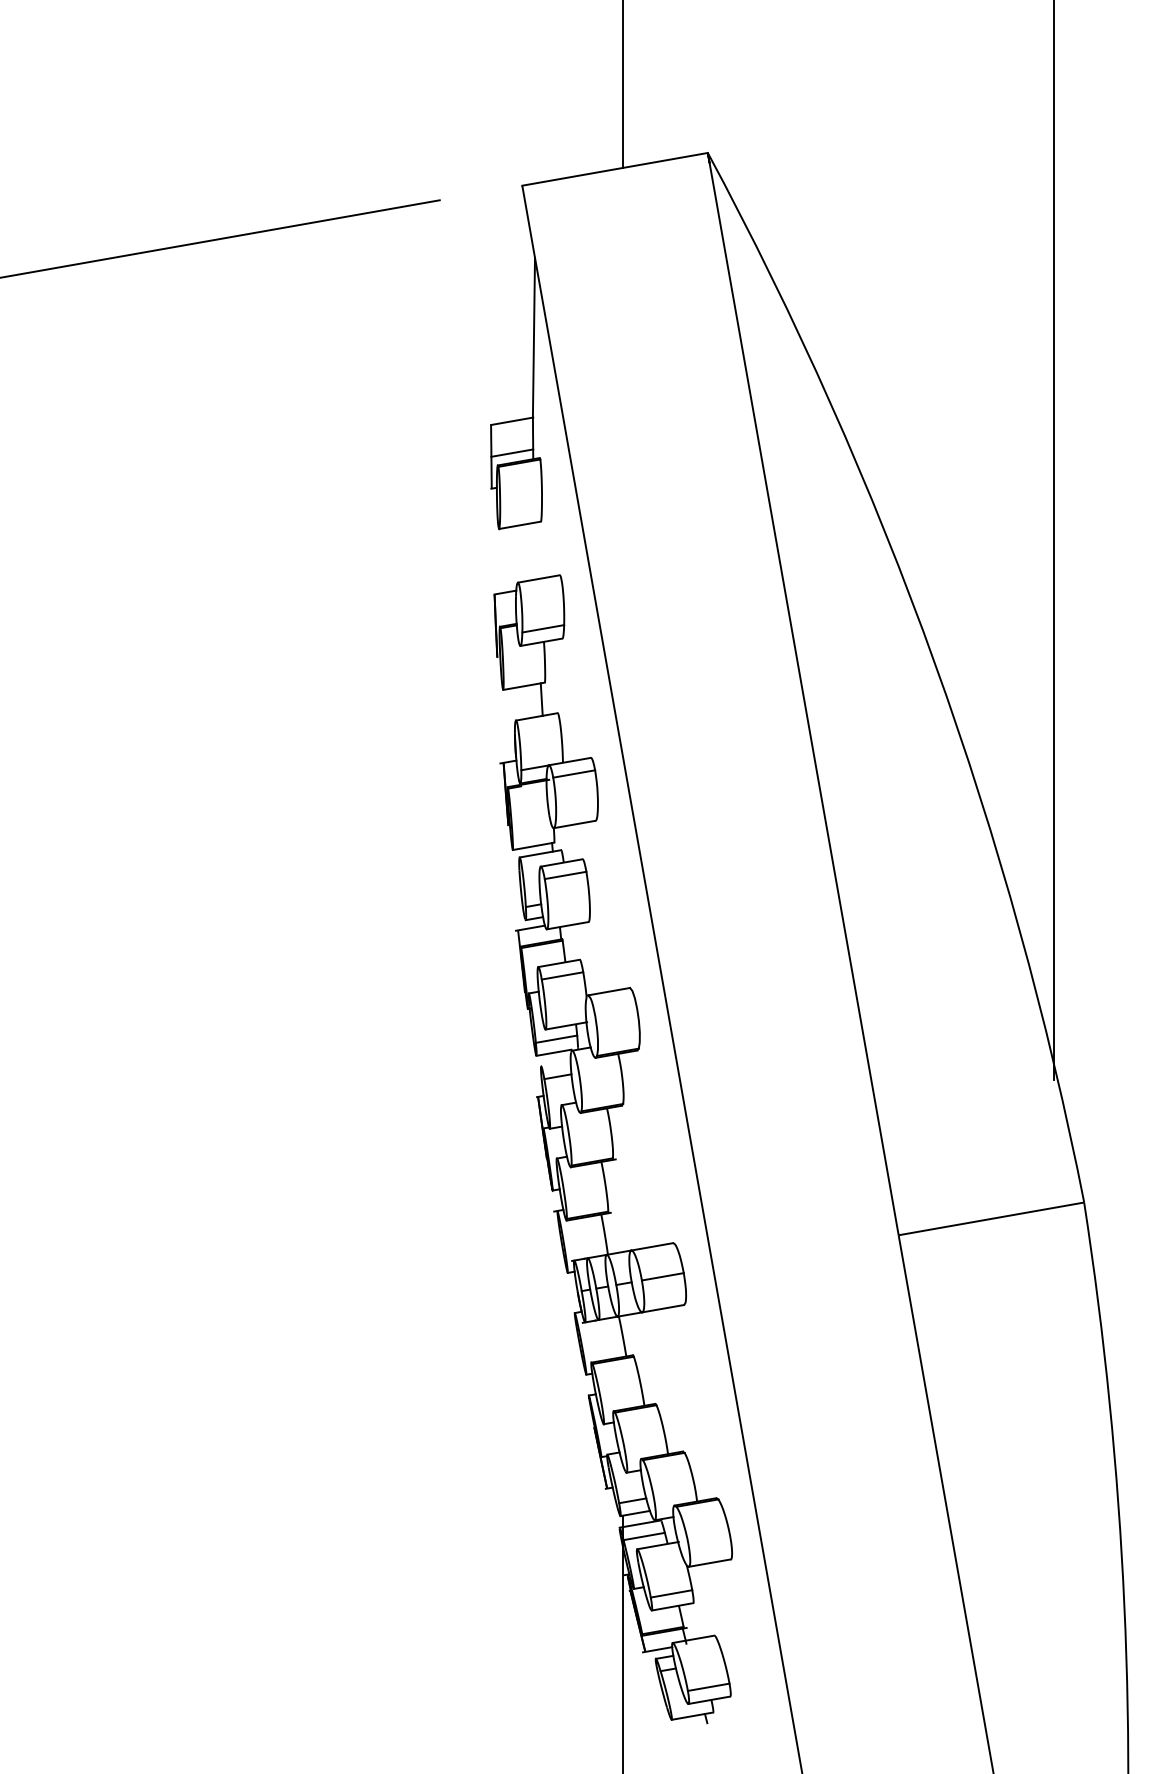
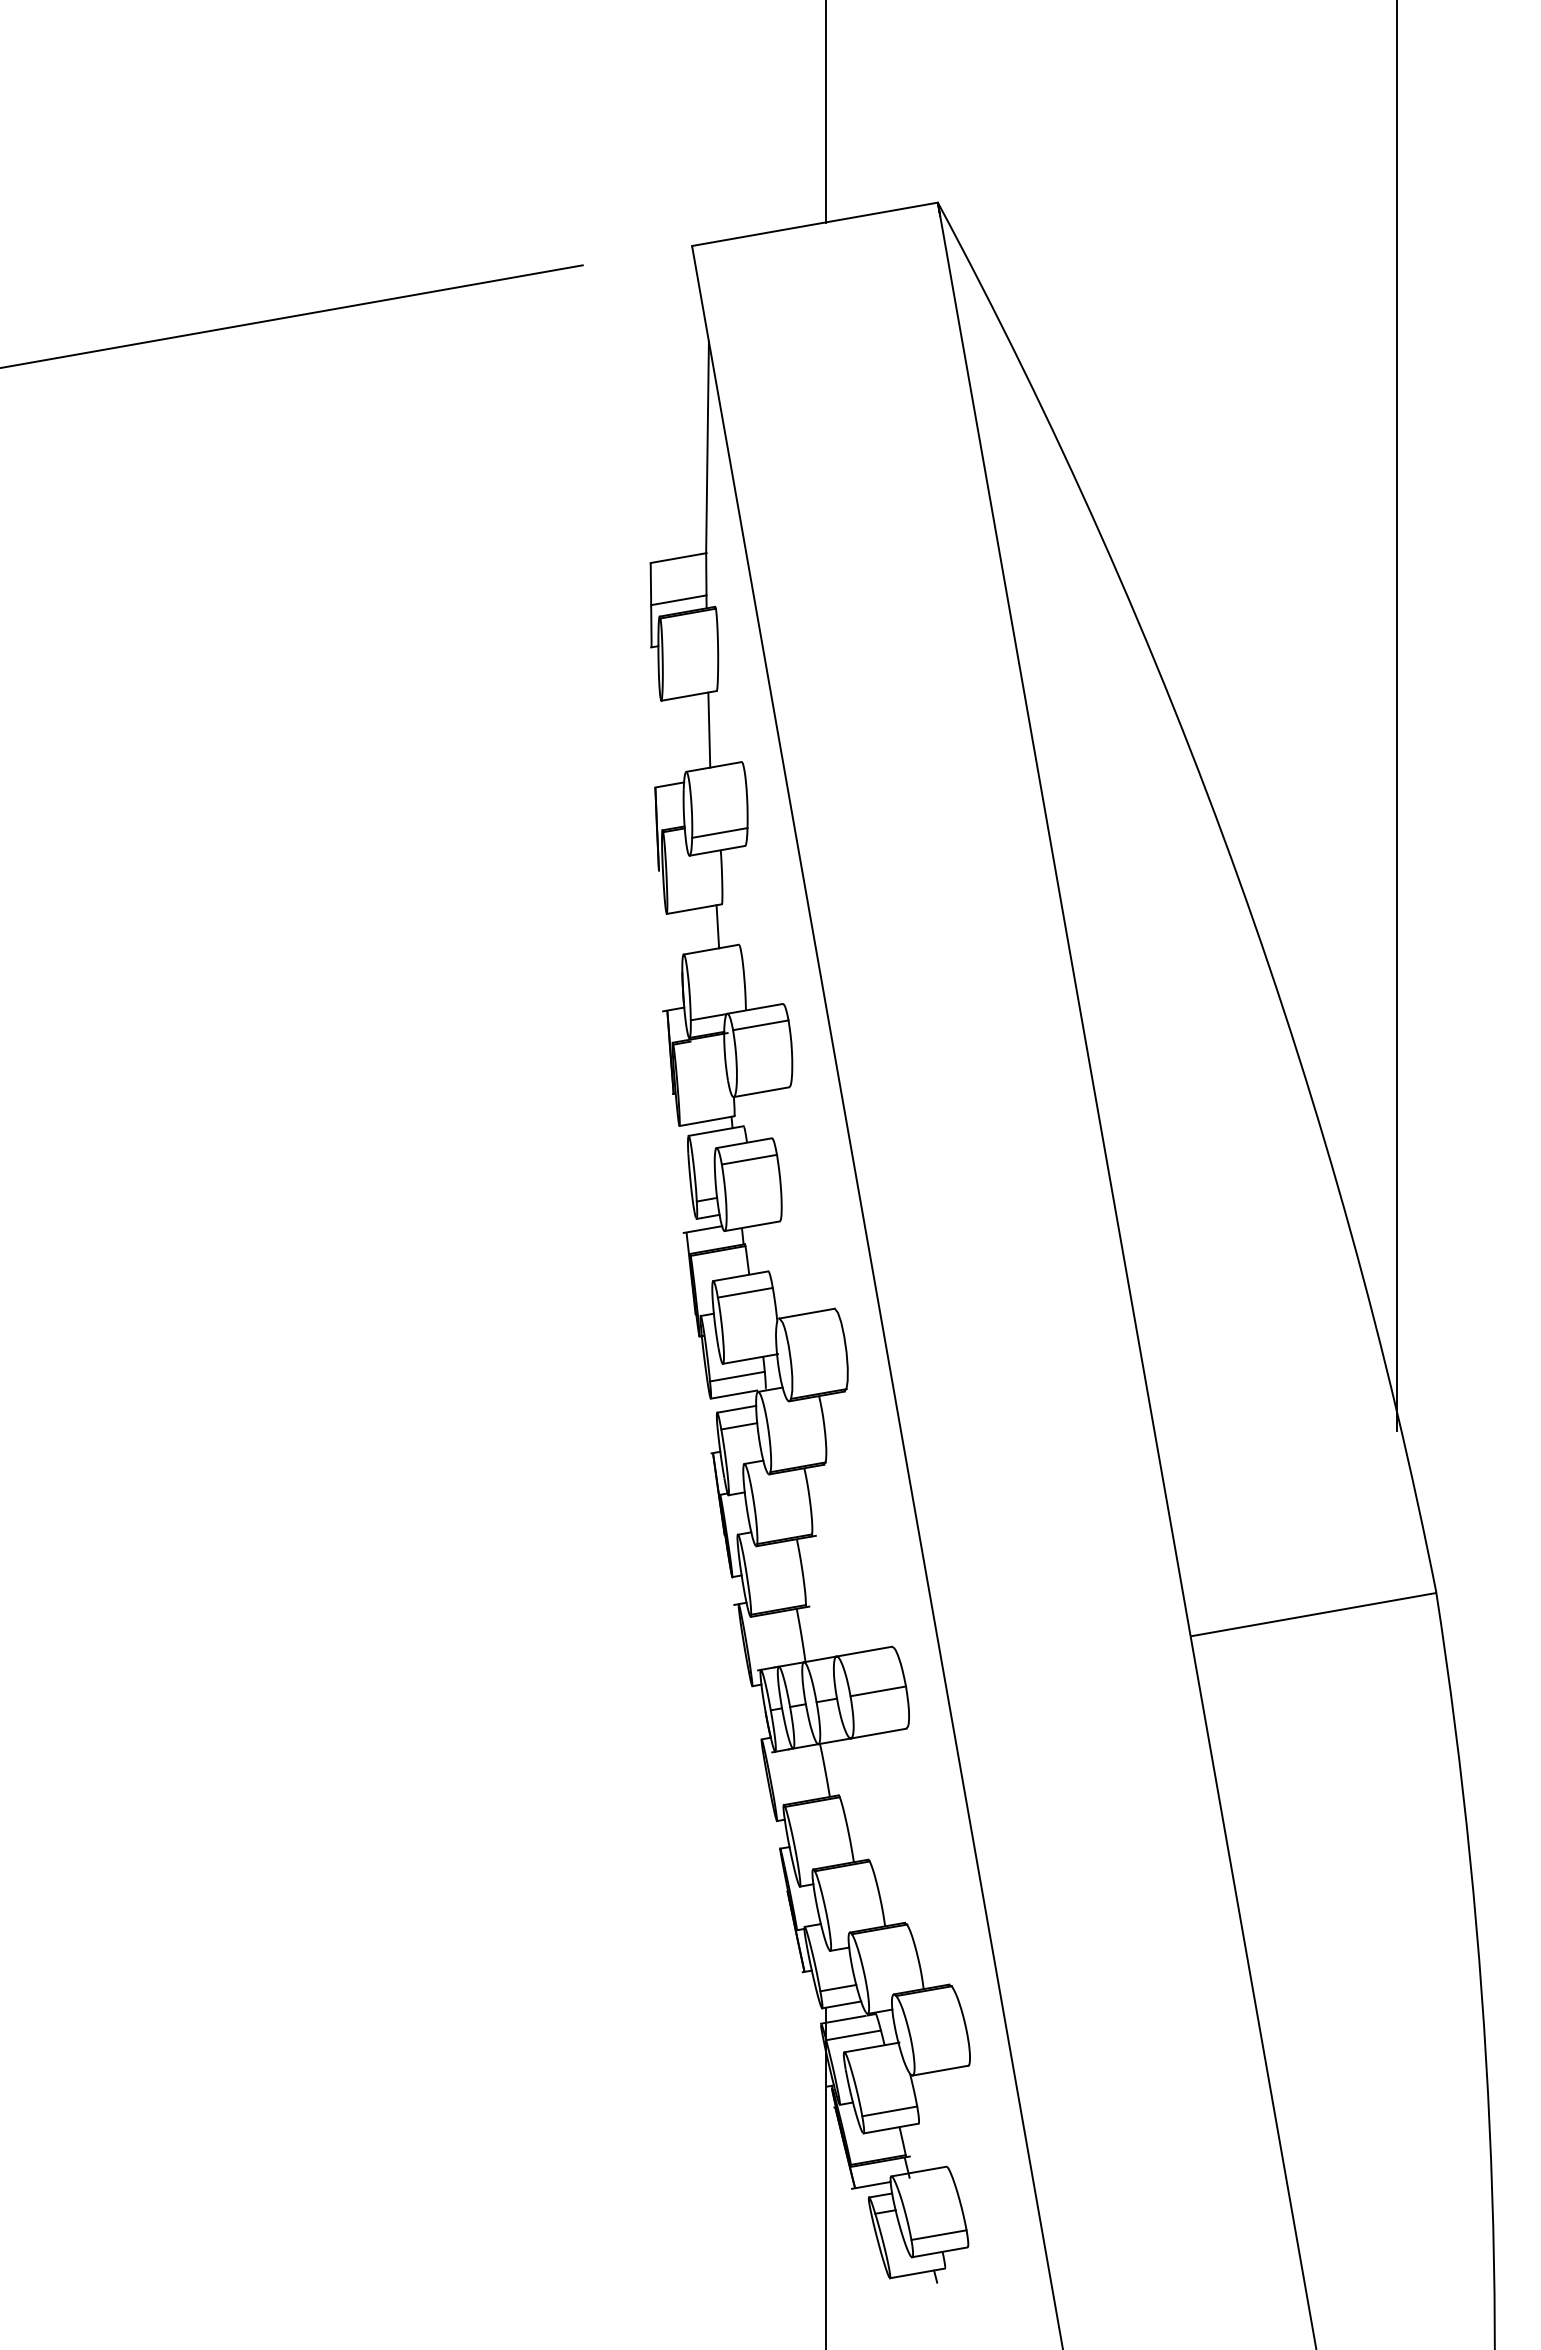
line: (535, 550) -> (709, 729), added
line: (555, 1063) -> (736, 1408), added

